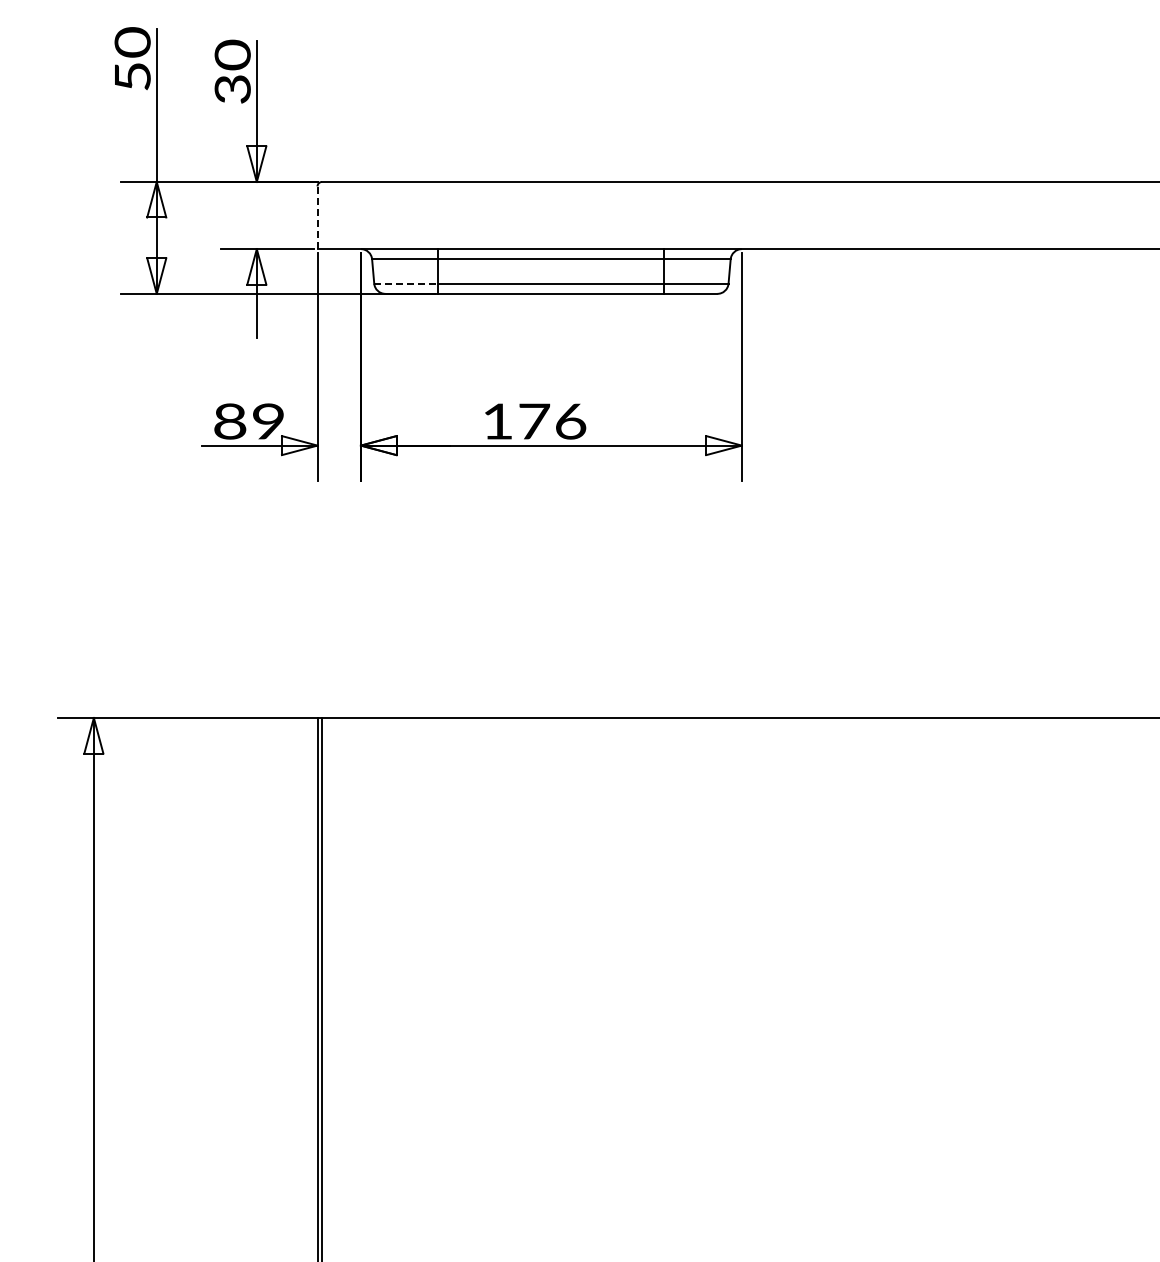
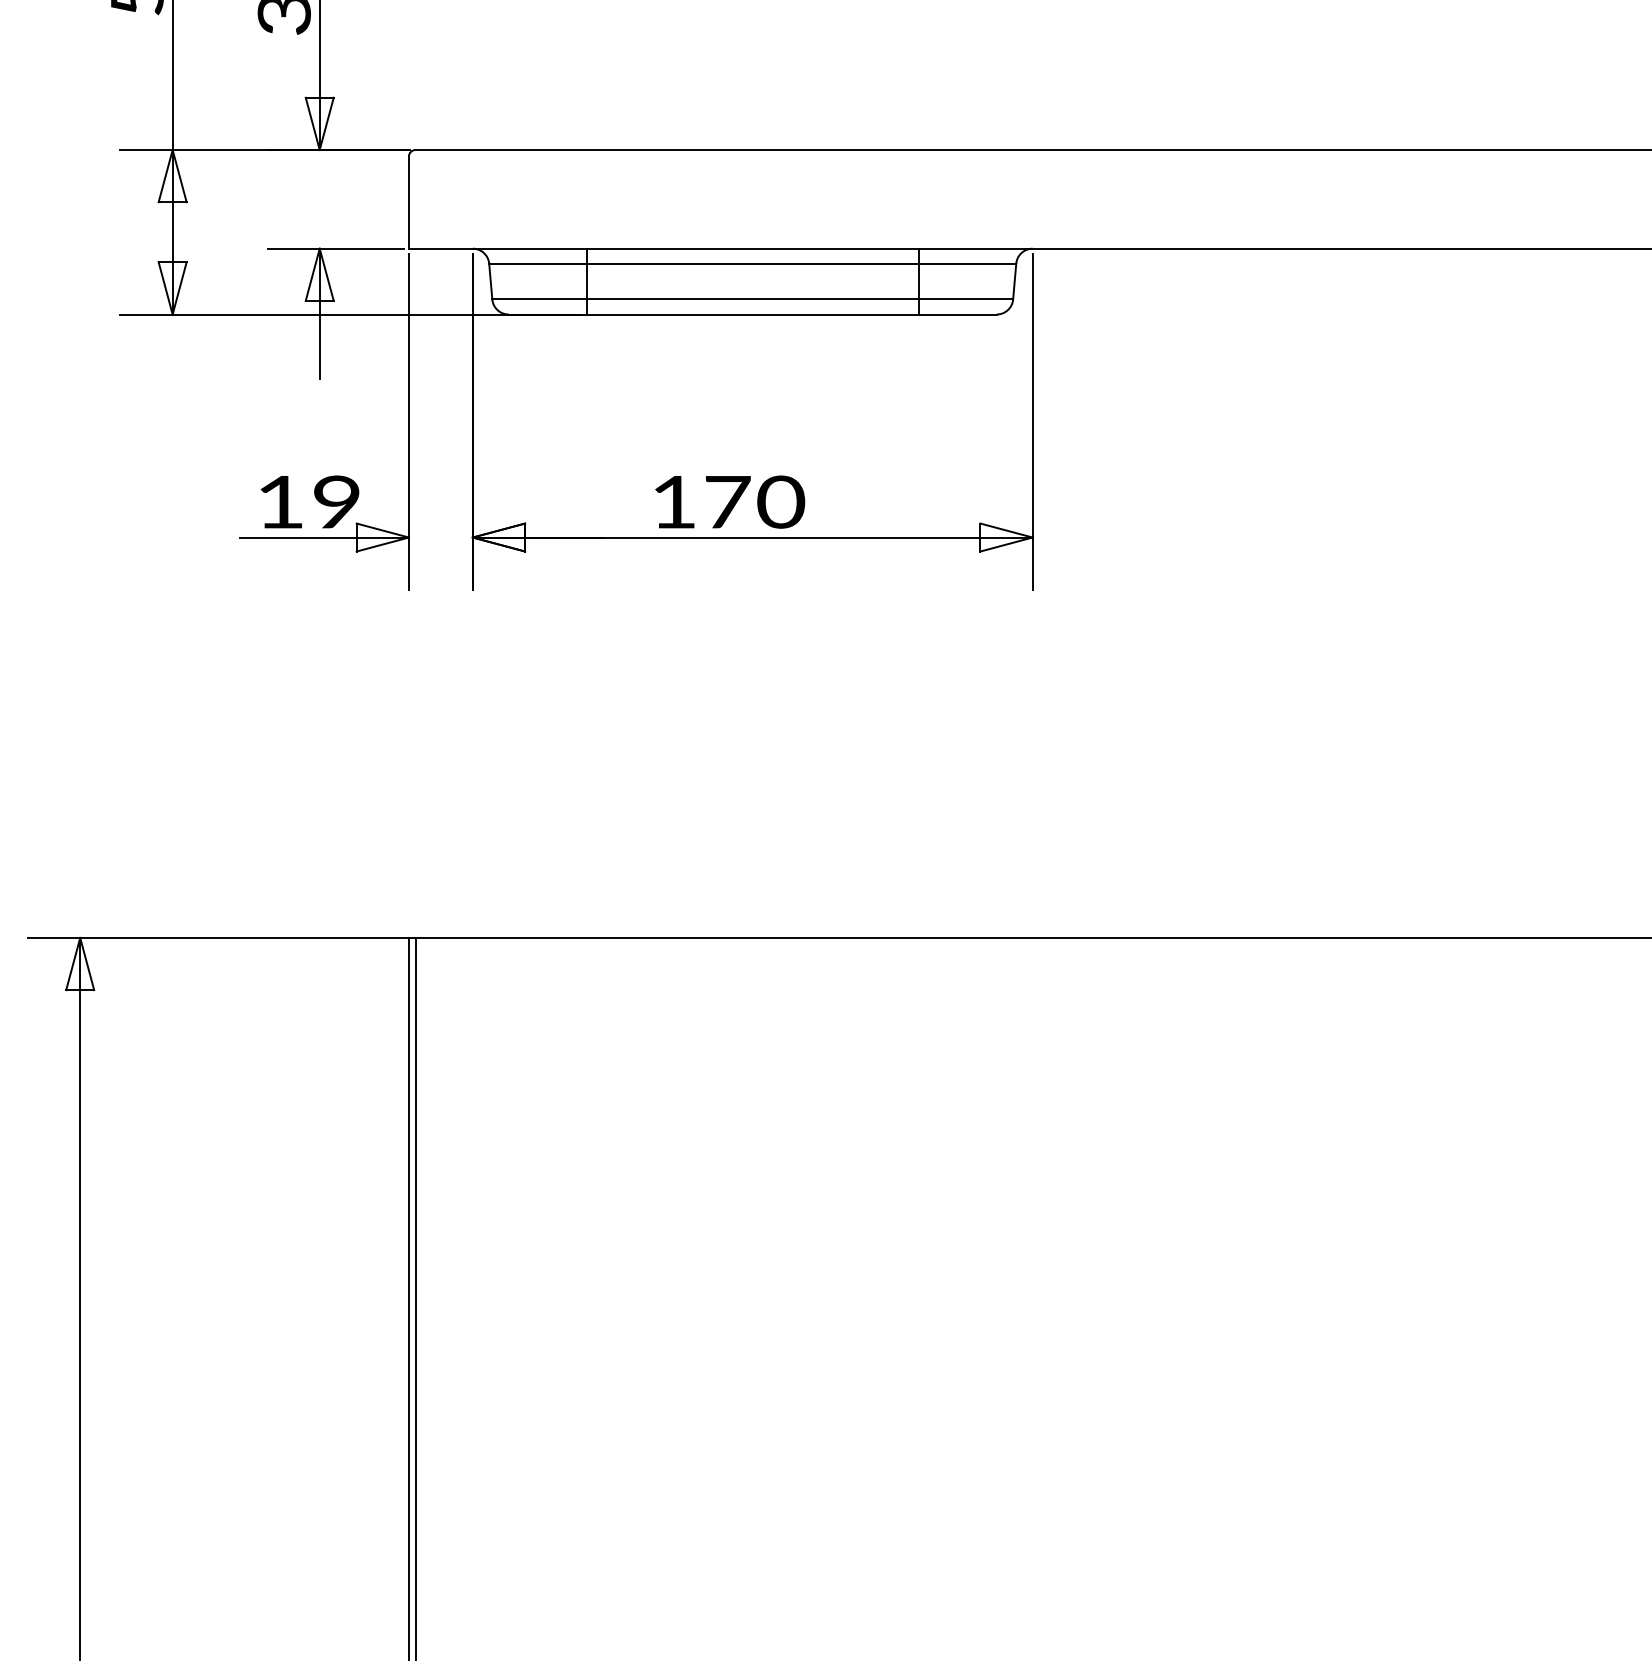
line: (317, 217) -> (408, 202), dashed -> solid
line: (406, 283) -> (539, 299), dashed -> solid
text: (230, 421) -> (281, 502), 89 -> 19
text: (570, 421) -> (780, 502), 176 -> 170

